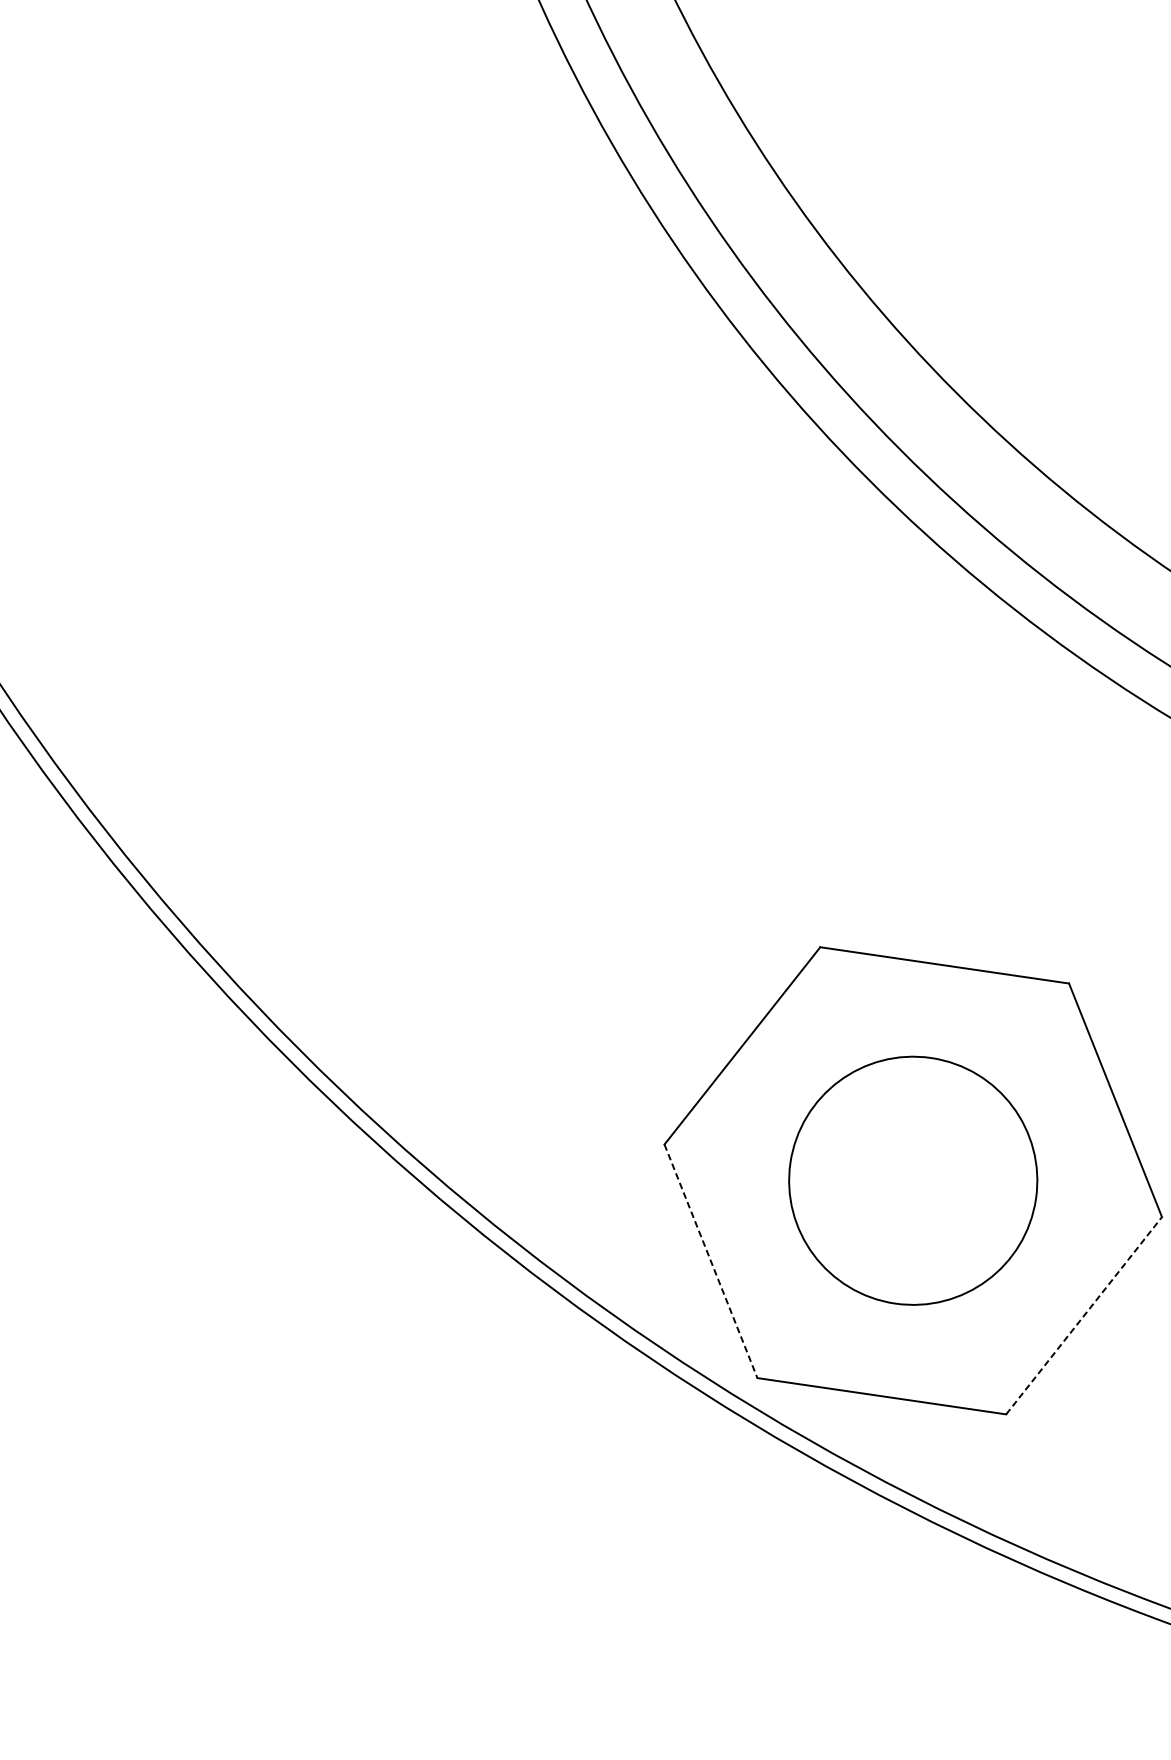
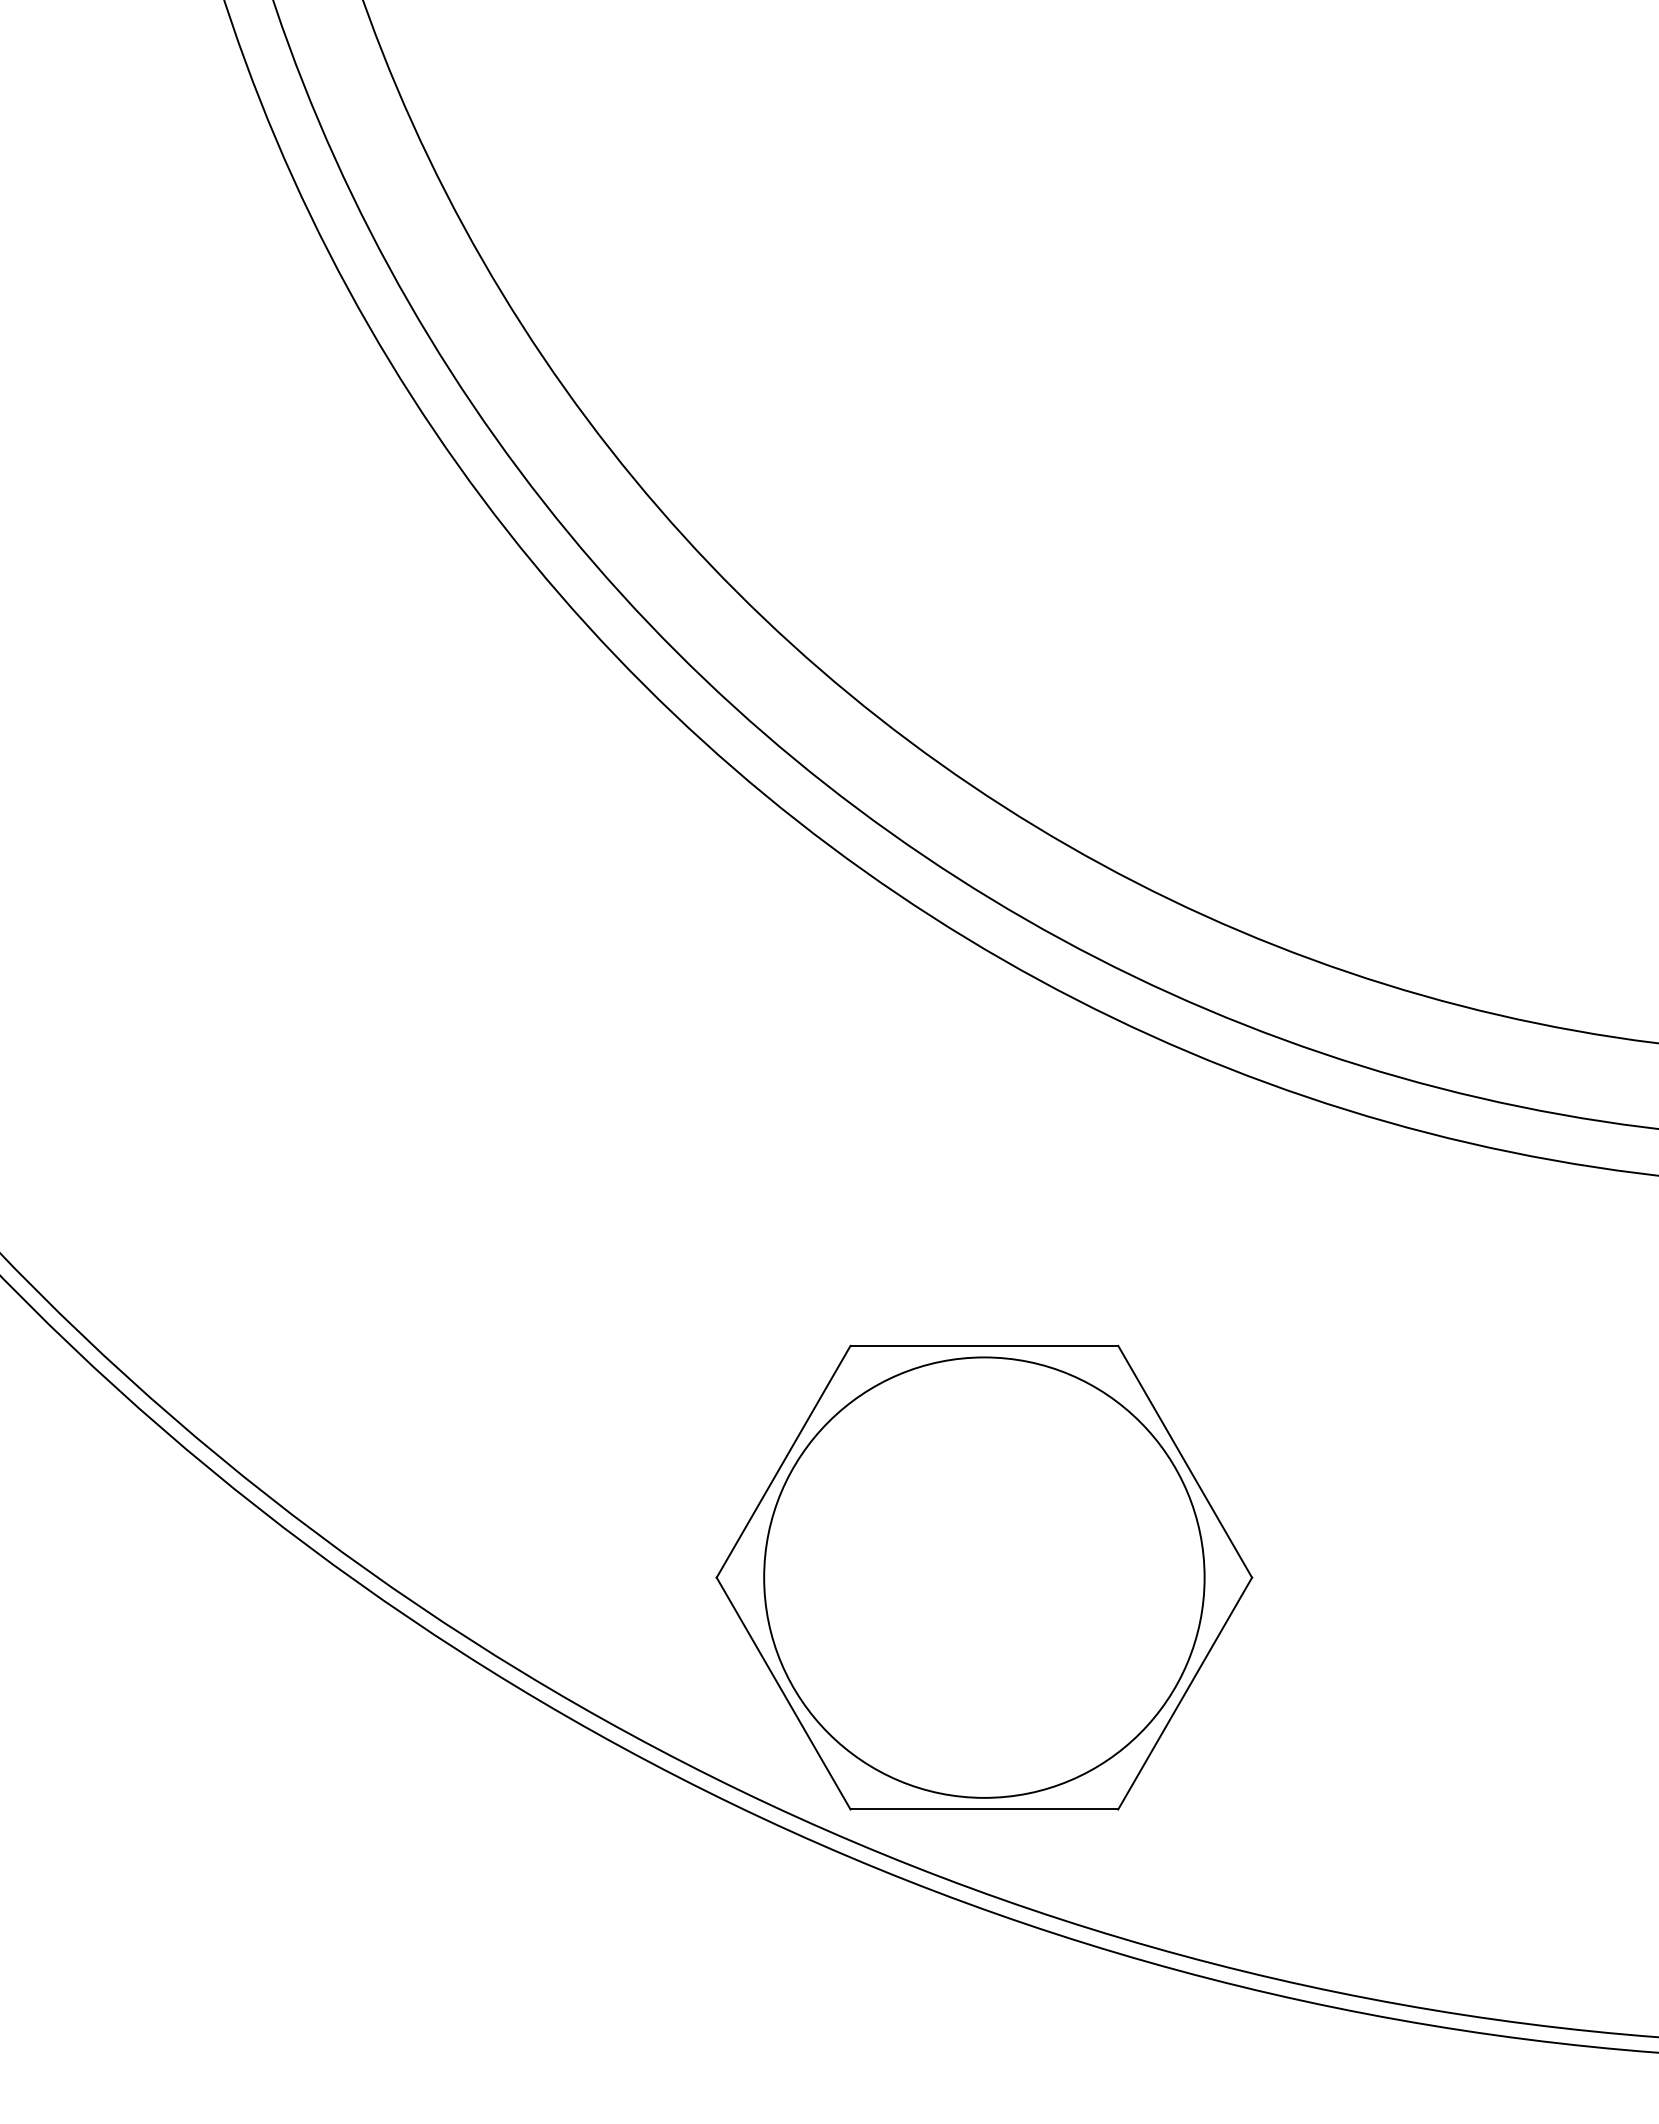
circle: (913, 1180) -> (984, 1577), size x1.67
line: (710, 1261) -> (783, 1693), dashed -> solid
line: (1084, 1315) -> (1185, 1693), dashed -> solid

